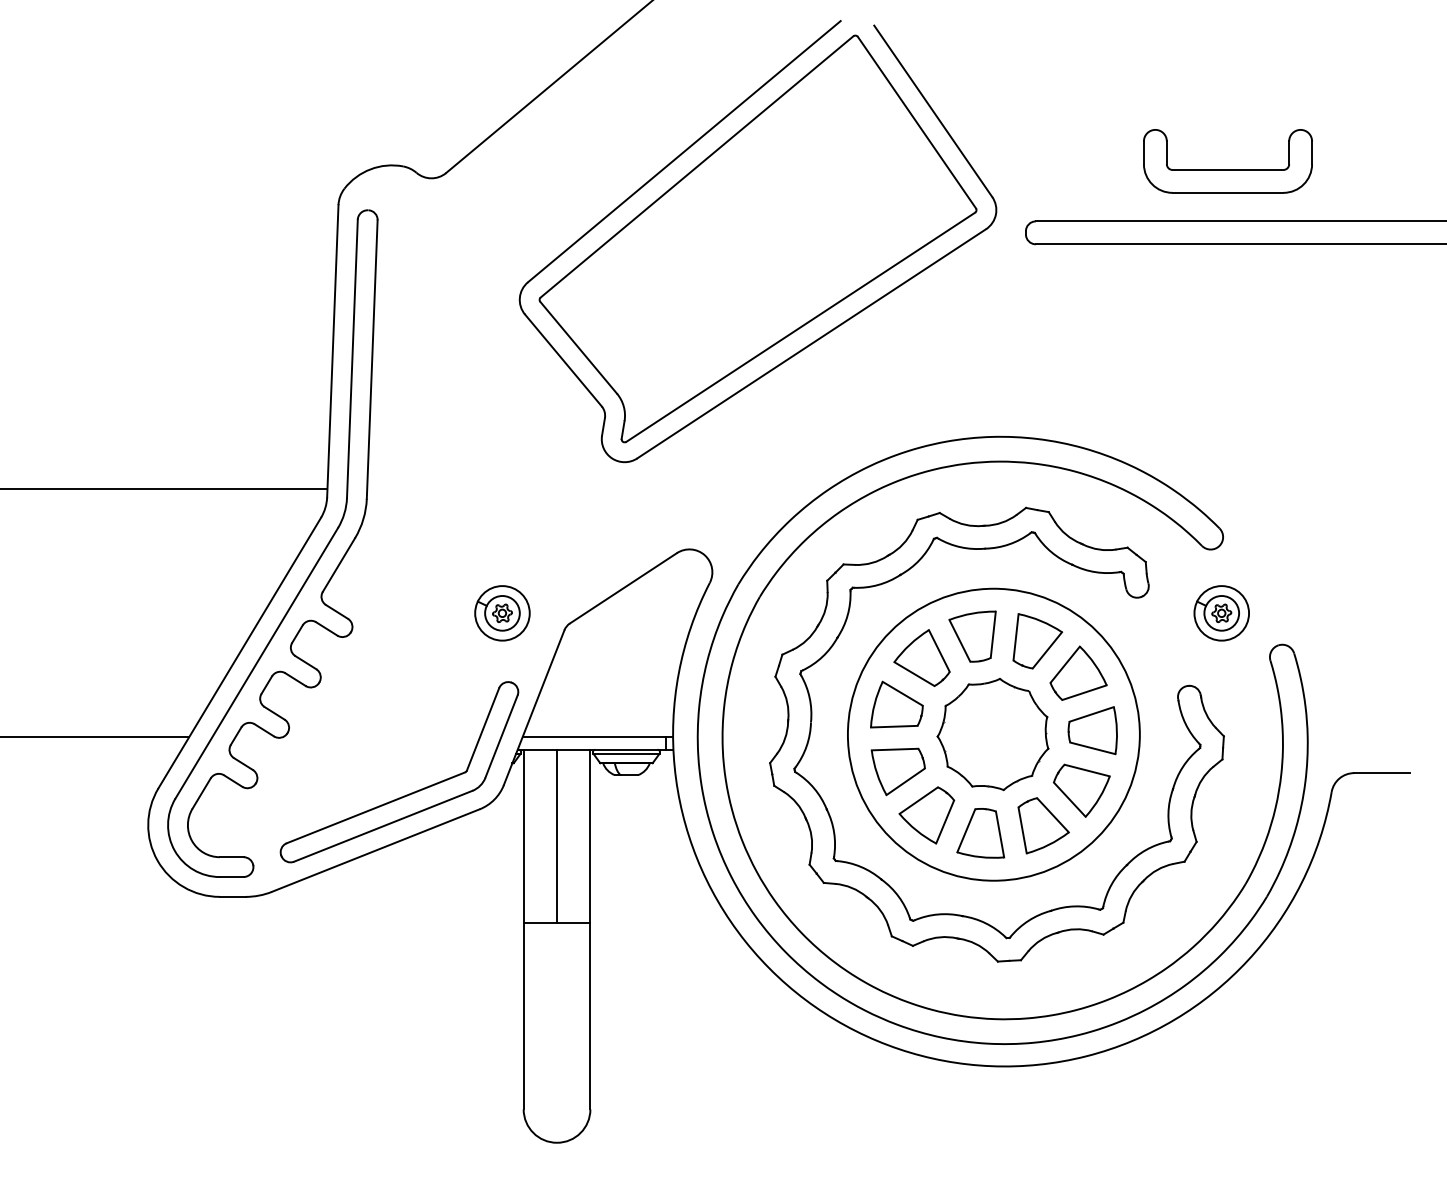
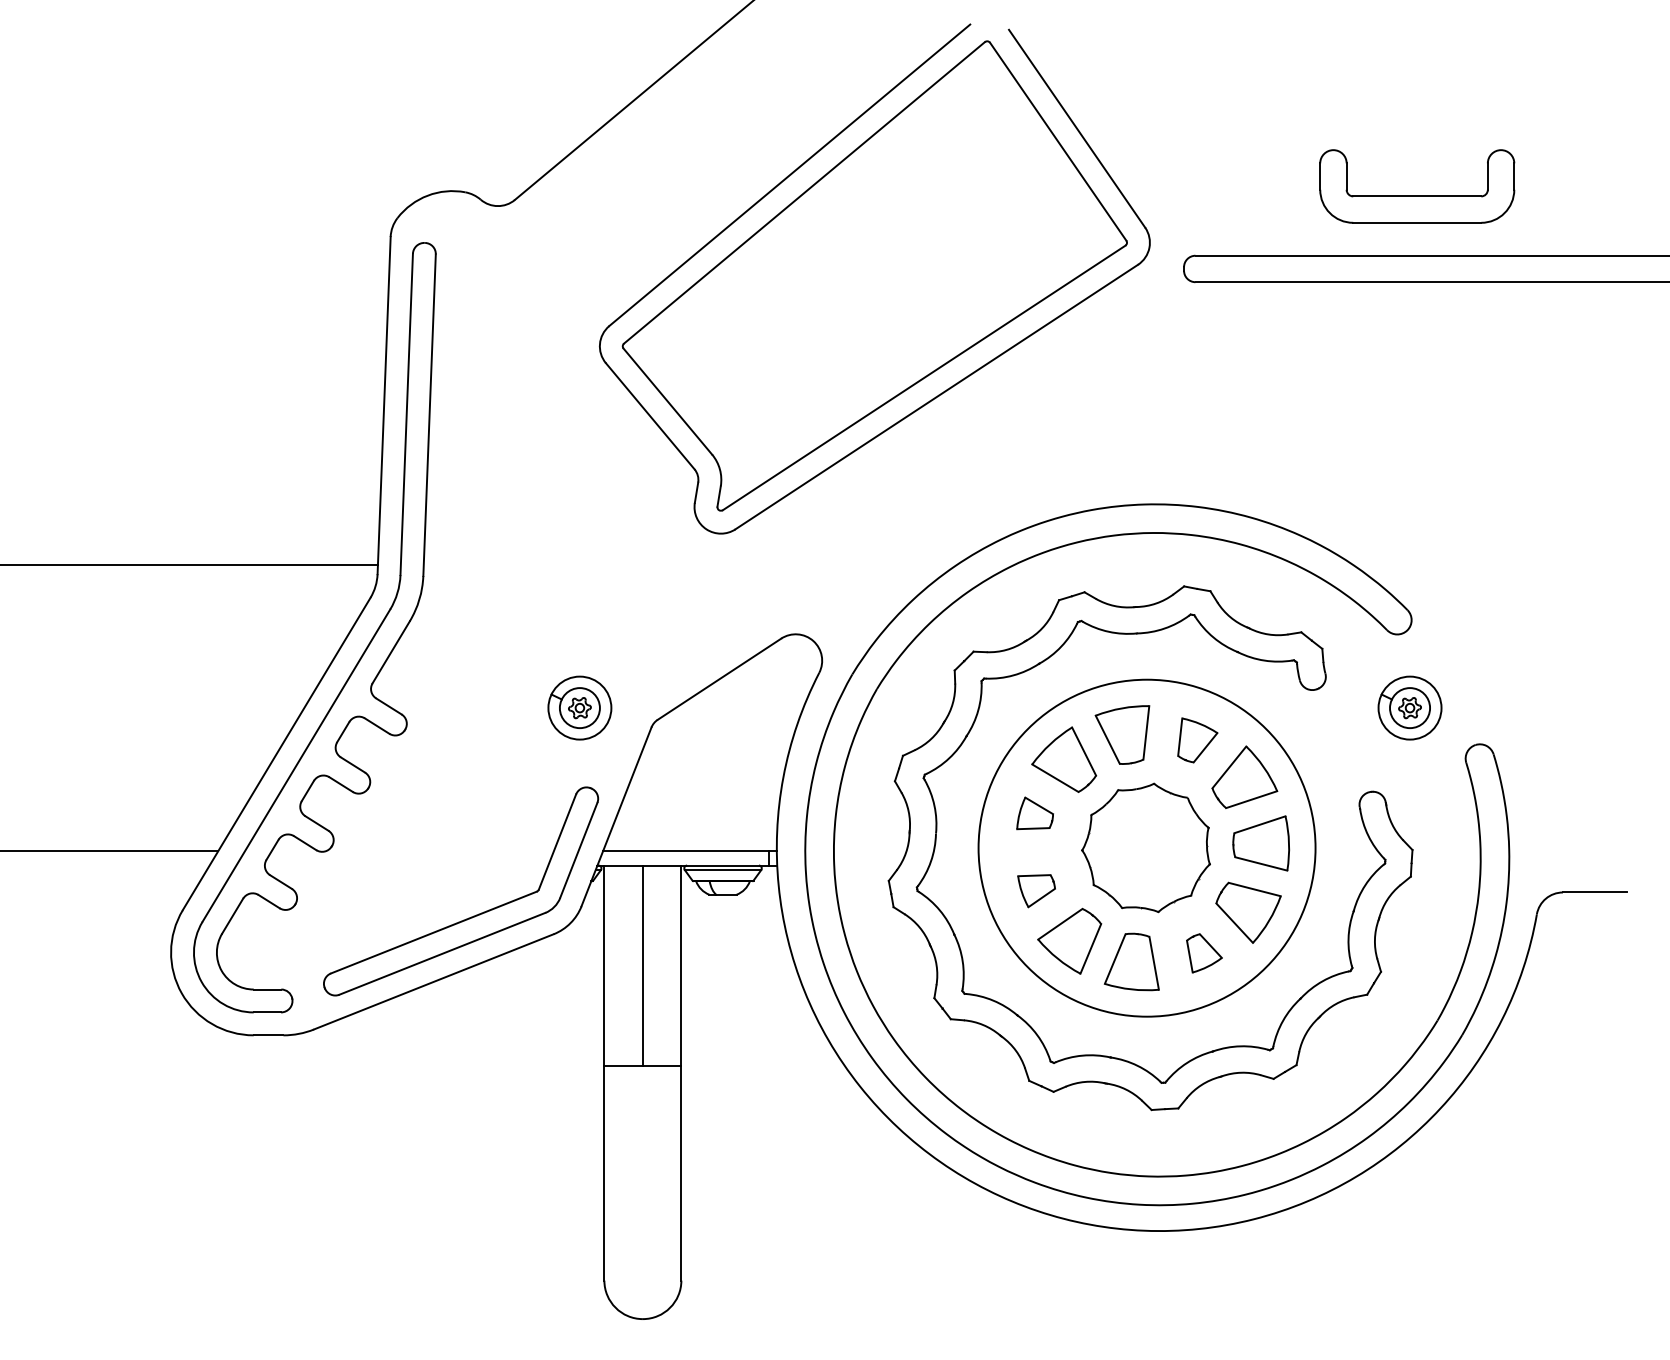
part: (1037, 641) -> (1197, 740), size x0.7
part: (896, 704) -> (1034, 813), size x0.6
part: (897, 771) -> (1035, 890), size x0.6
part: (1043, 825) -> (1204, 952), size x0.6

